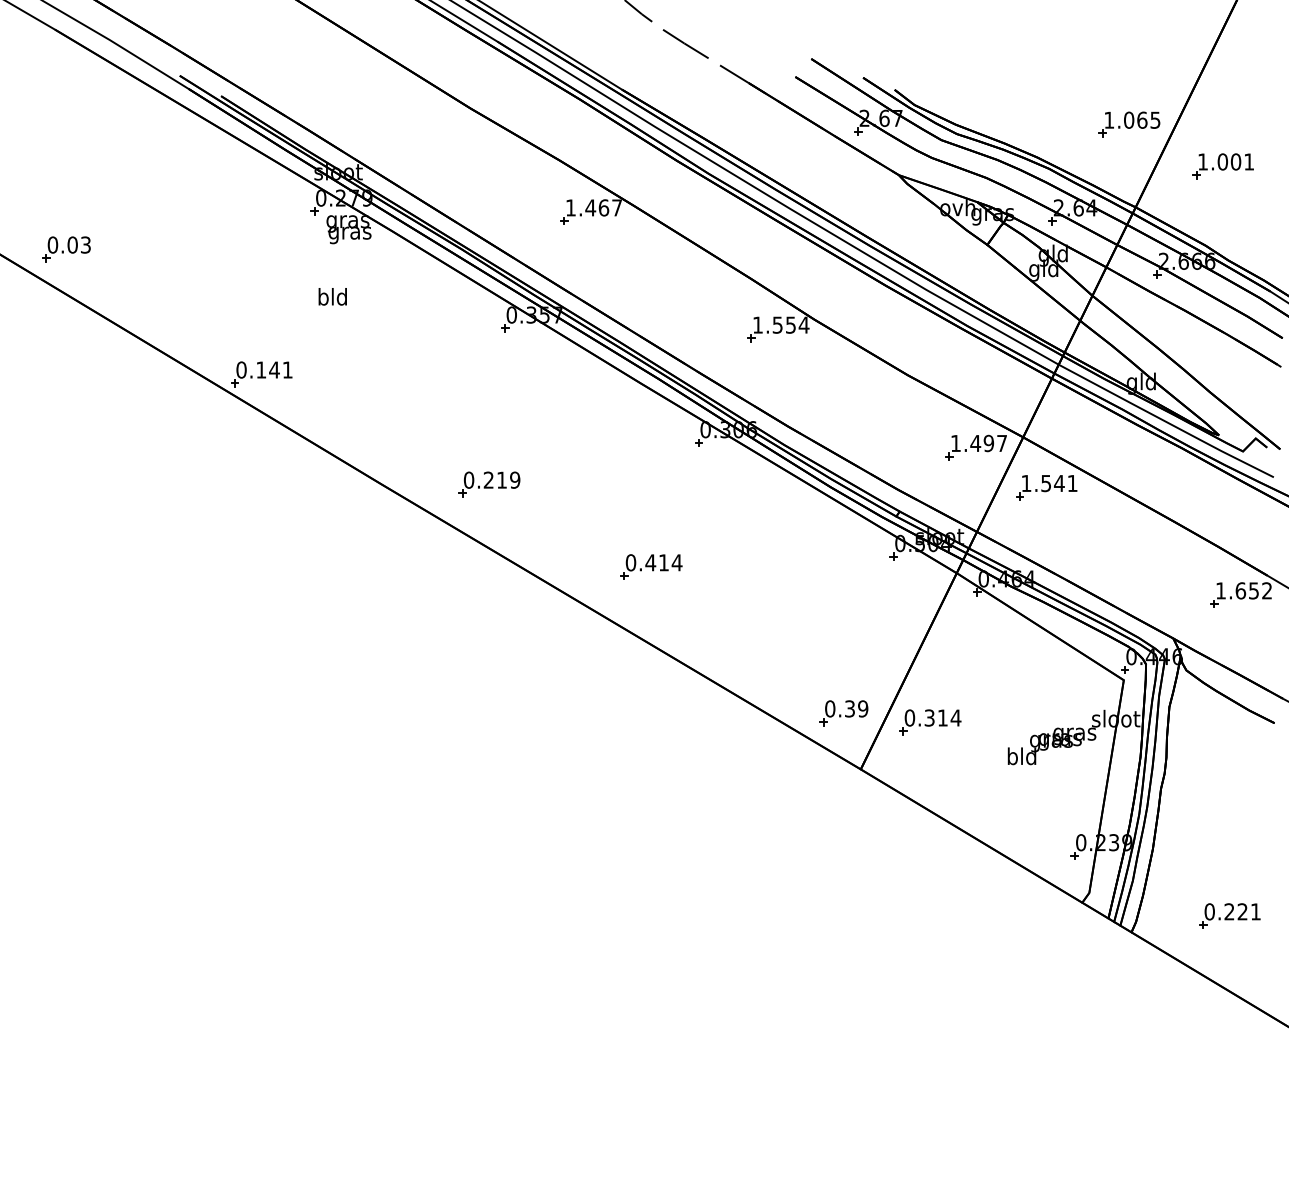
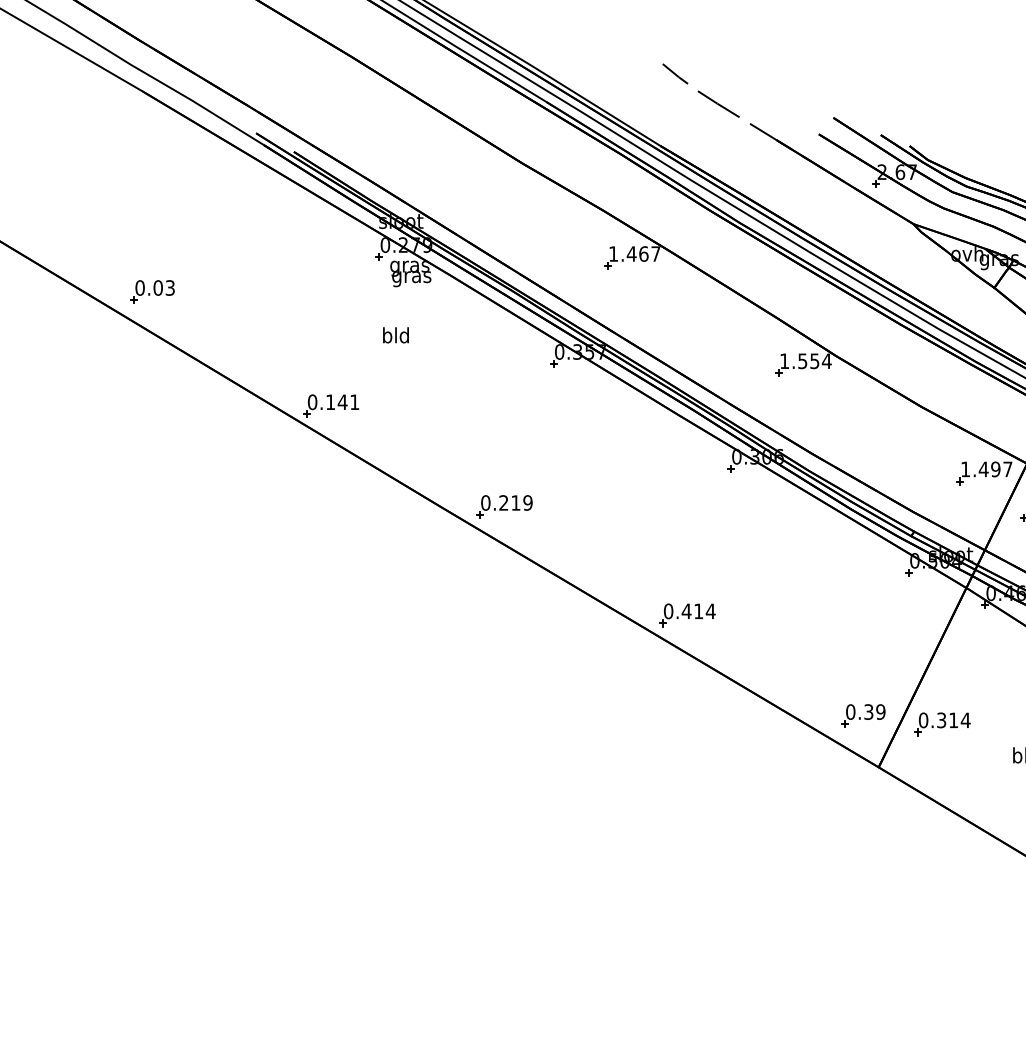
part: (489, 484) -> (504, 506), moved
part: (651, 566) -> (687, 614), moved

